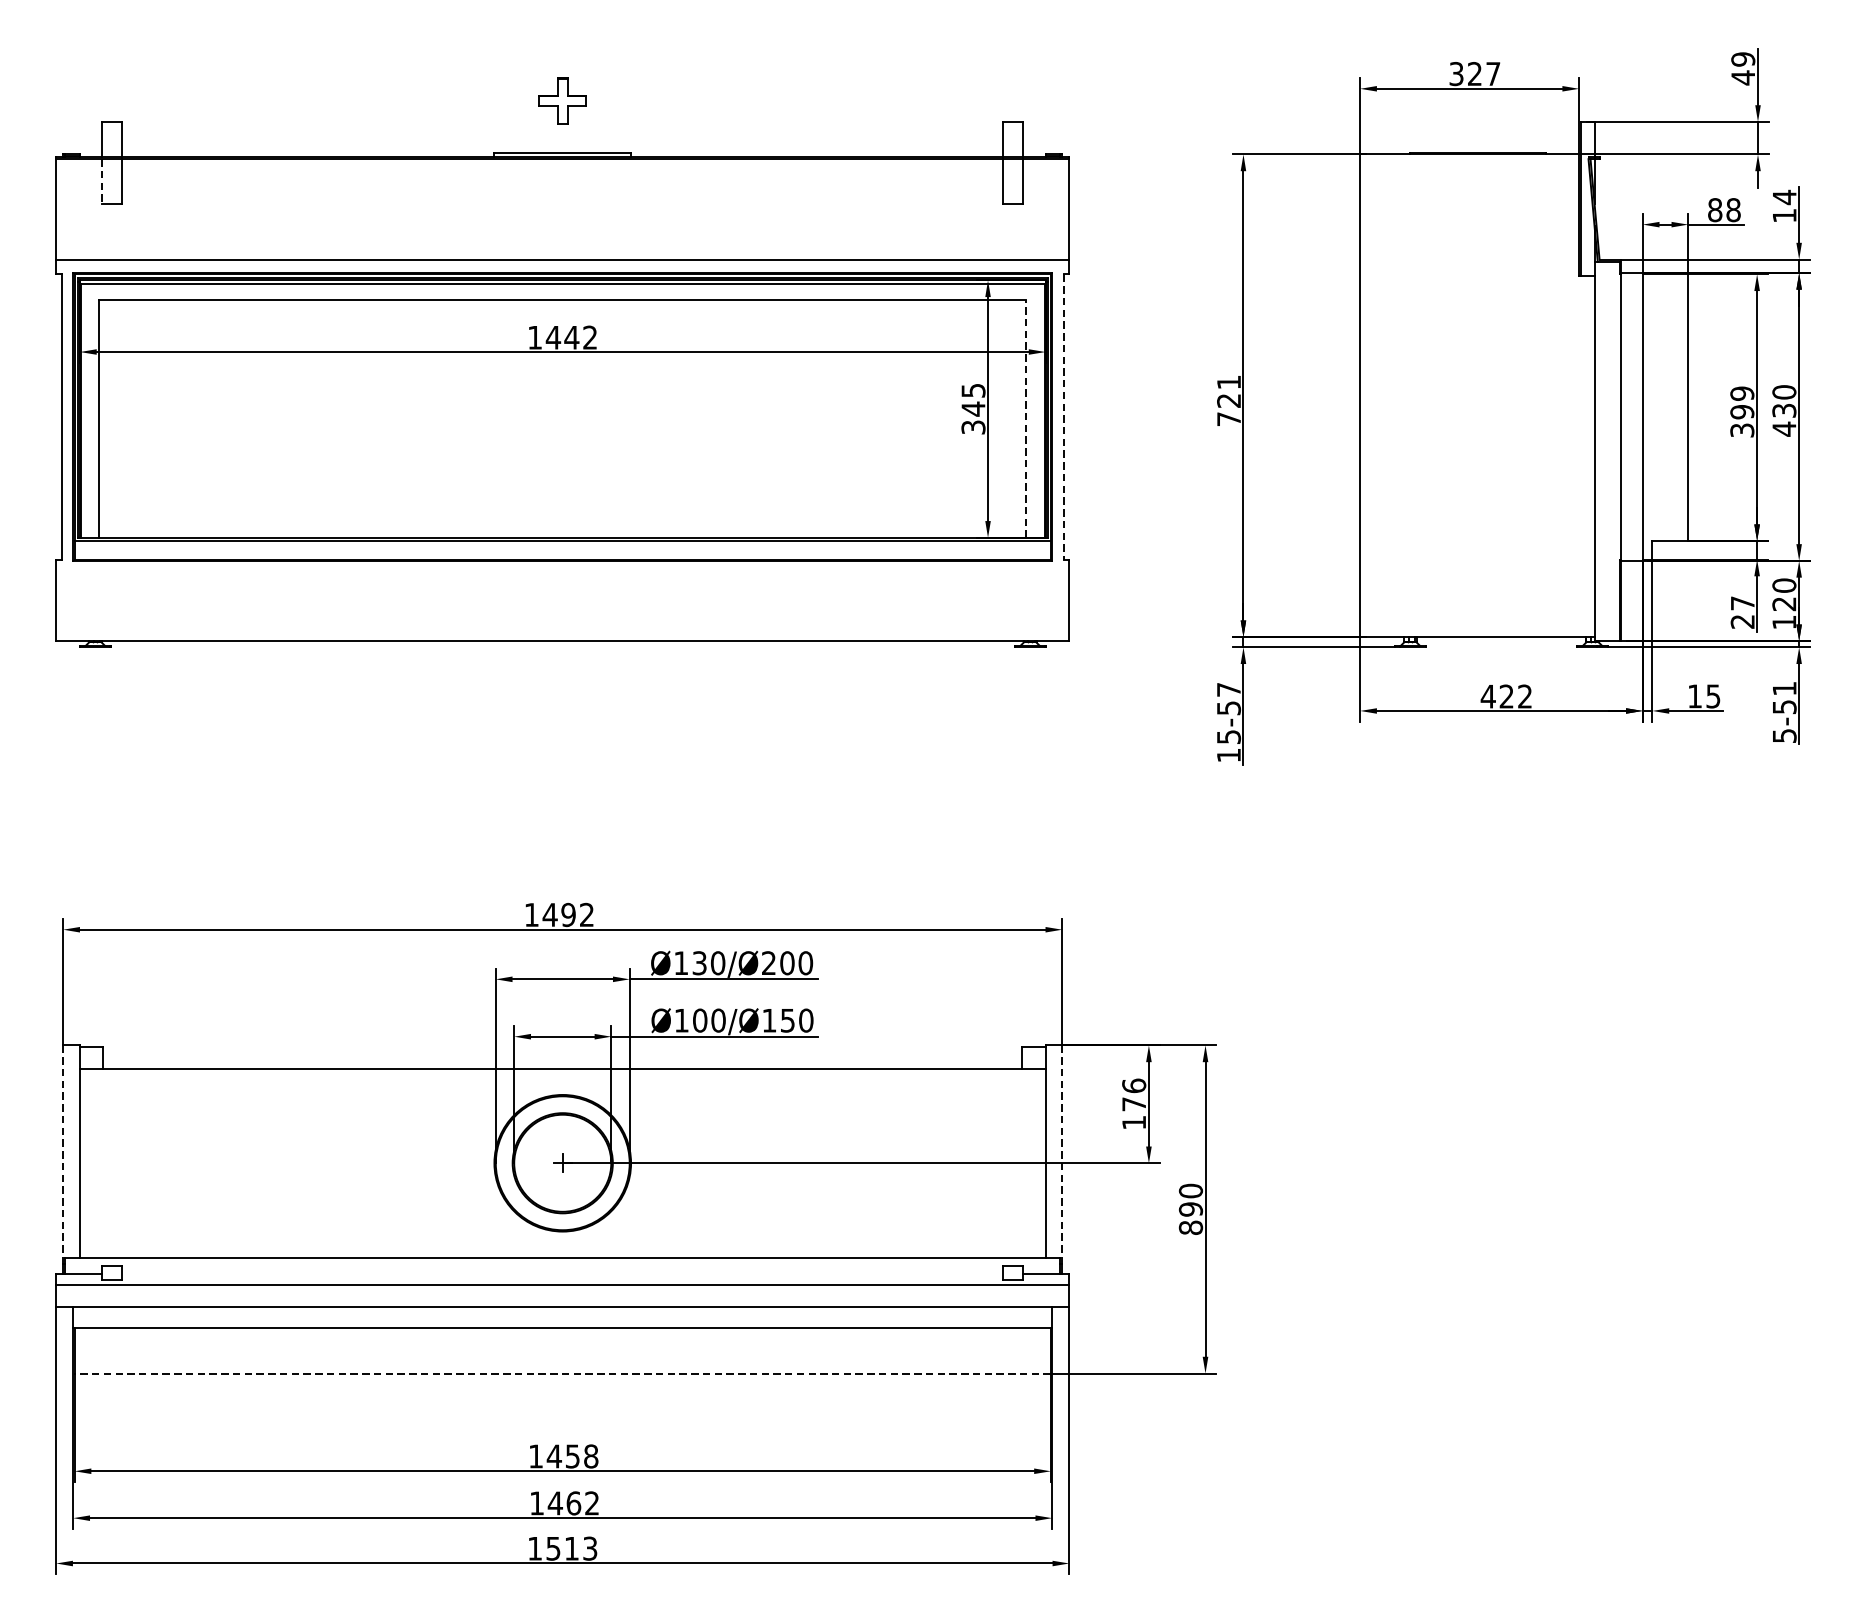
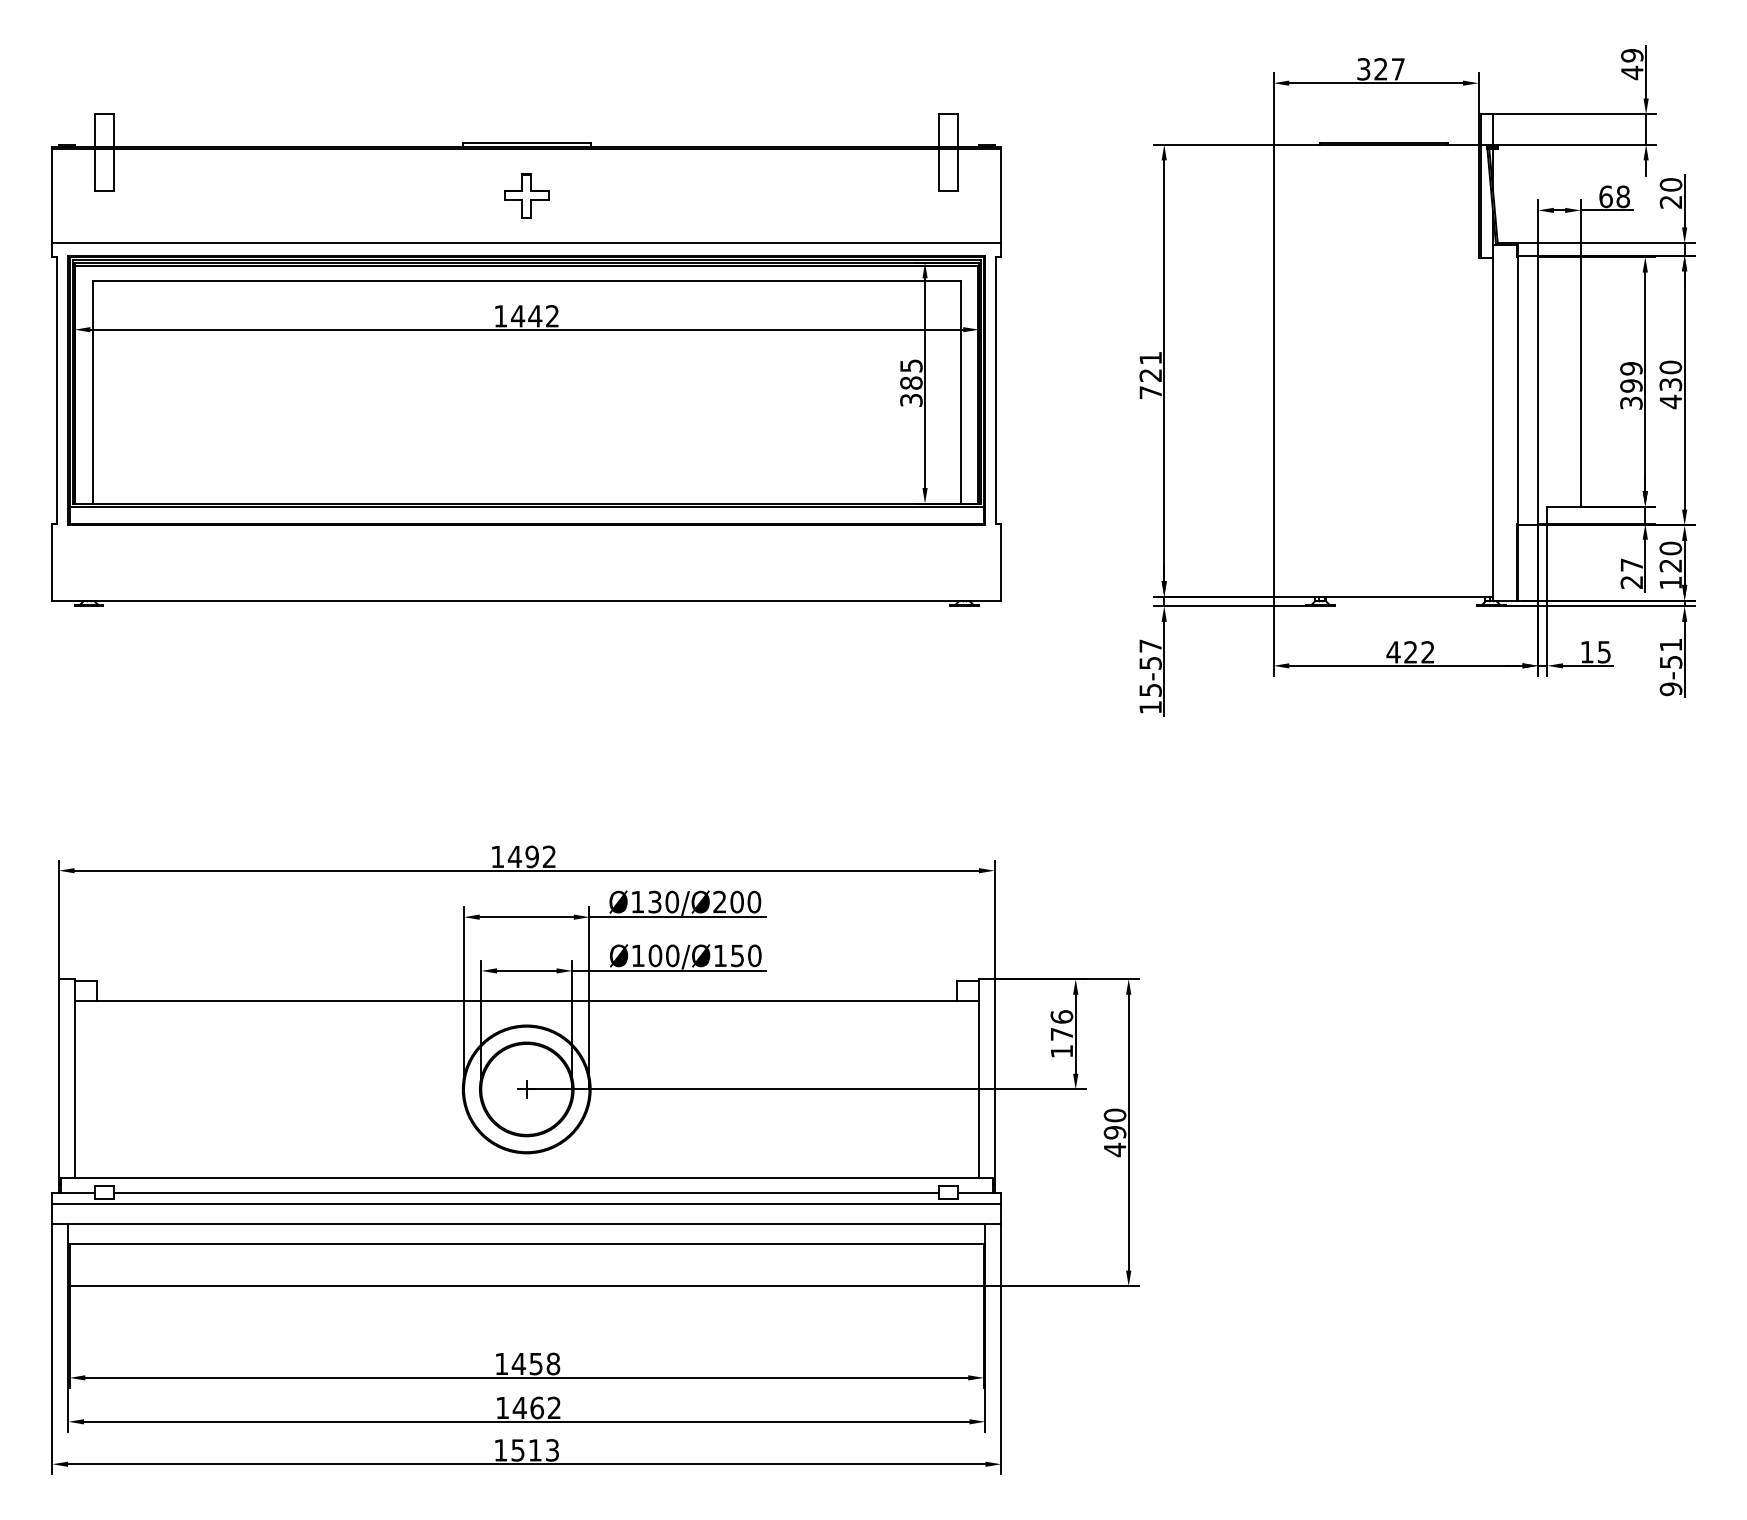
part: (562, 100) -> (526, 195), moved
line: (102, 180) -> (95, 169), dashed -> solid
text: (1784, 205) -> (1670, 192), 14 -> 20
text: (1714, 209) -> (1605, 196), 88 -> 68
text: (973, 409) -> (911, 383), 345 -> 385
line: (1064, 416) -> (996, 390), dashed -> solid
line: (1025, 419) -> (960, 392), dashed -> solid
text: (1784, 736) -> (1670, 689), 5-51 -> 9-51
line: (62, 1154) -> (58, 1081), dashed -> solid
line: (1062, 1154) -> (994, 1081), dashed -> solid
text: (1190, 1227) -> (1114, 1149), 890 -> 490
line: (562, 1273) -> (526, 1192), added
line: (562, 1373) -> (526, 1286), dashed -> solid

